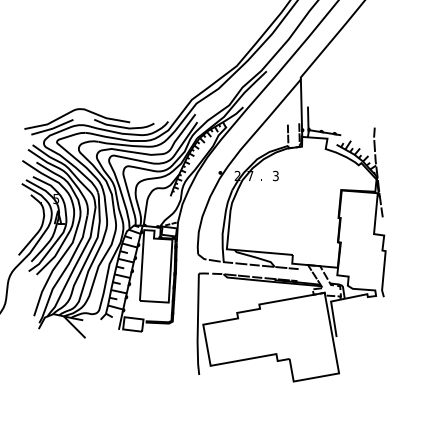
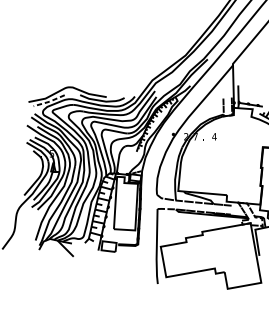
line: (52, 128) -> (49, 101), solid -> dashed
text: (275, 175) -> (214, 136), 3 -> 4

